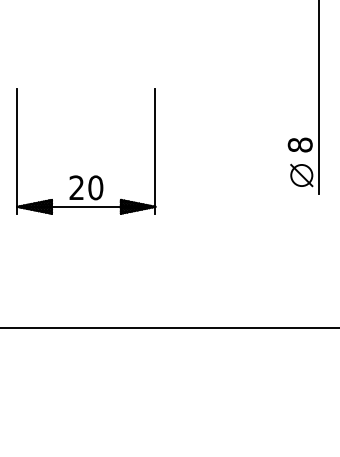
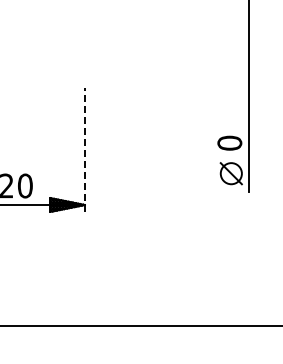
text: (300, 144) -> (230, 142), 8 -> 0
line: (155, 151) -> (85, 149), solid -> dashed

